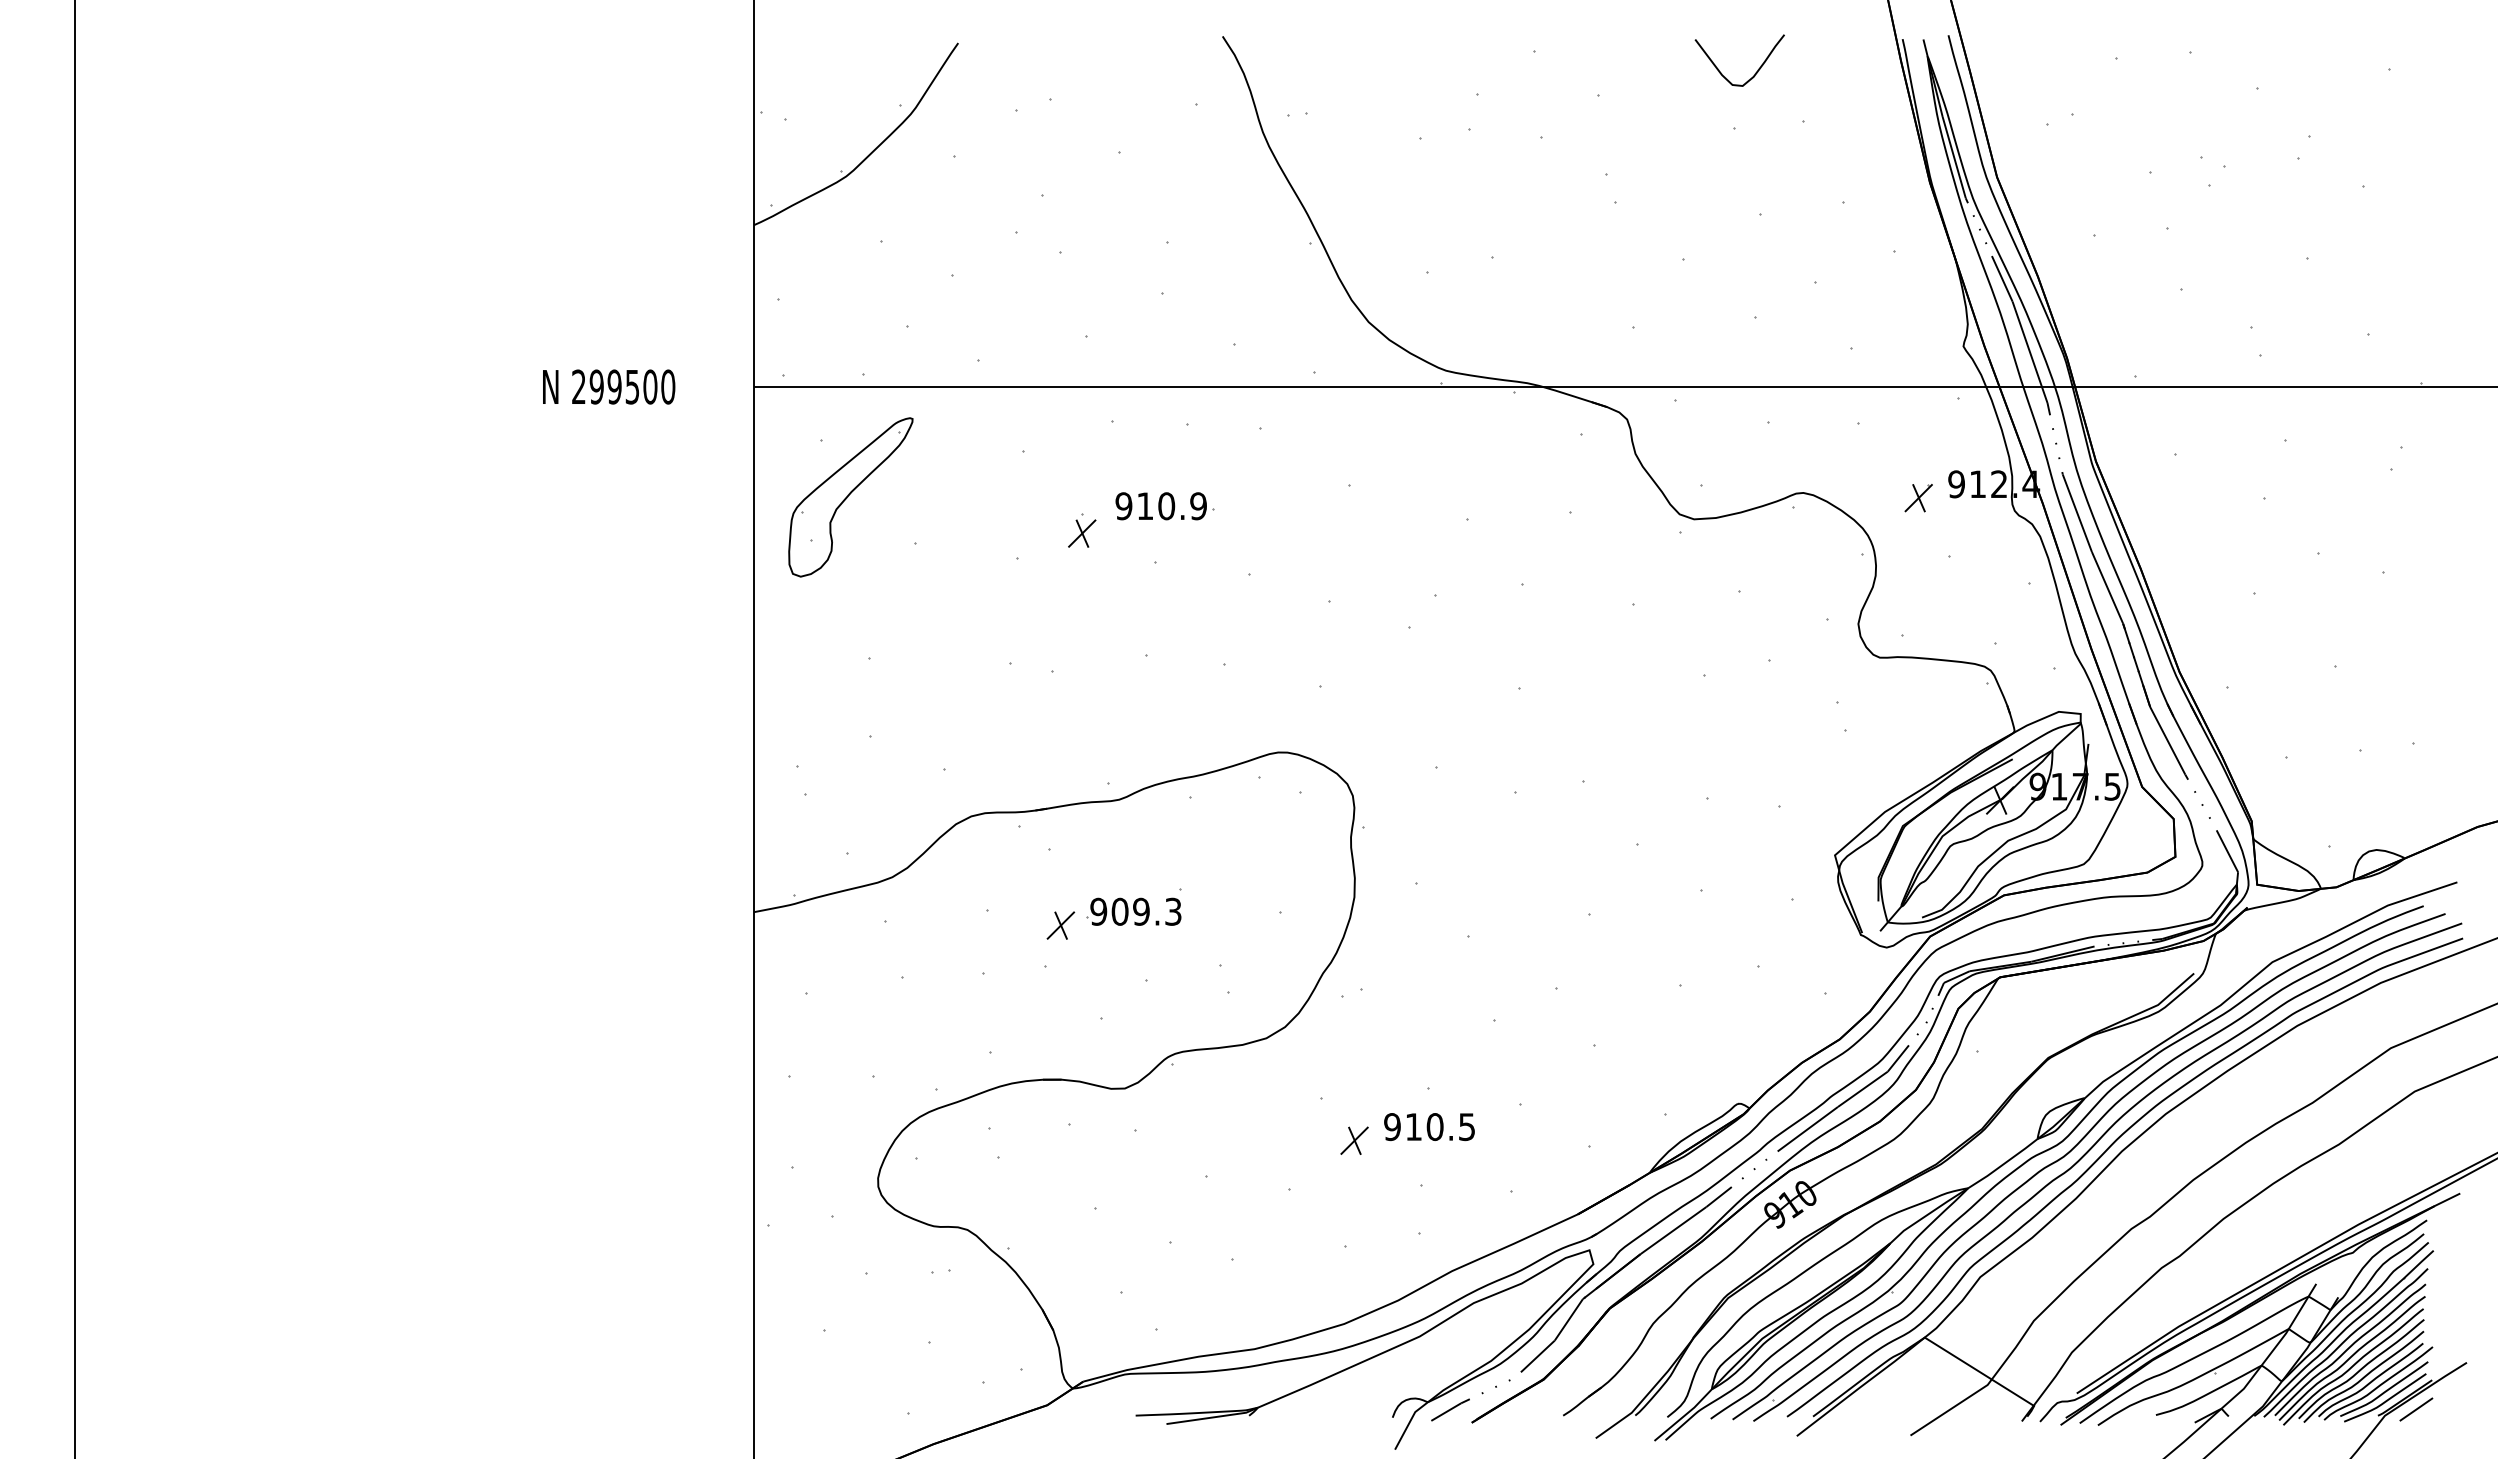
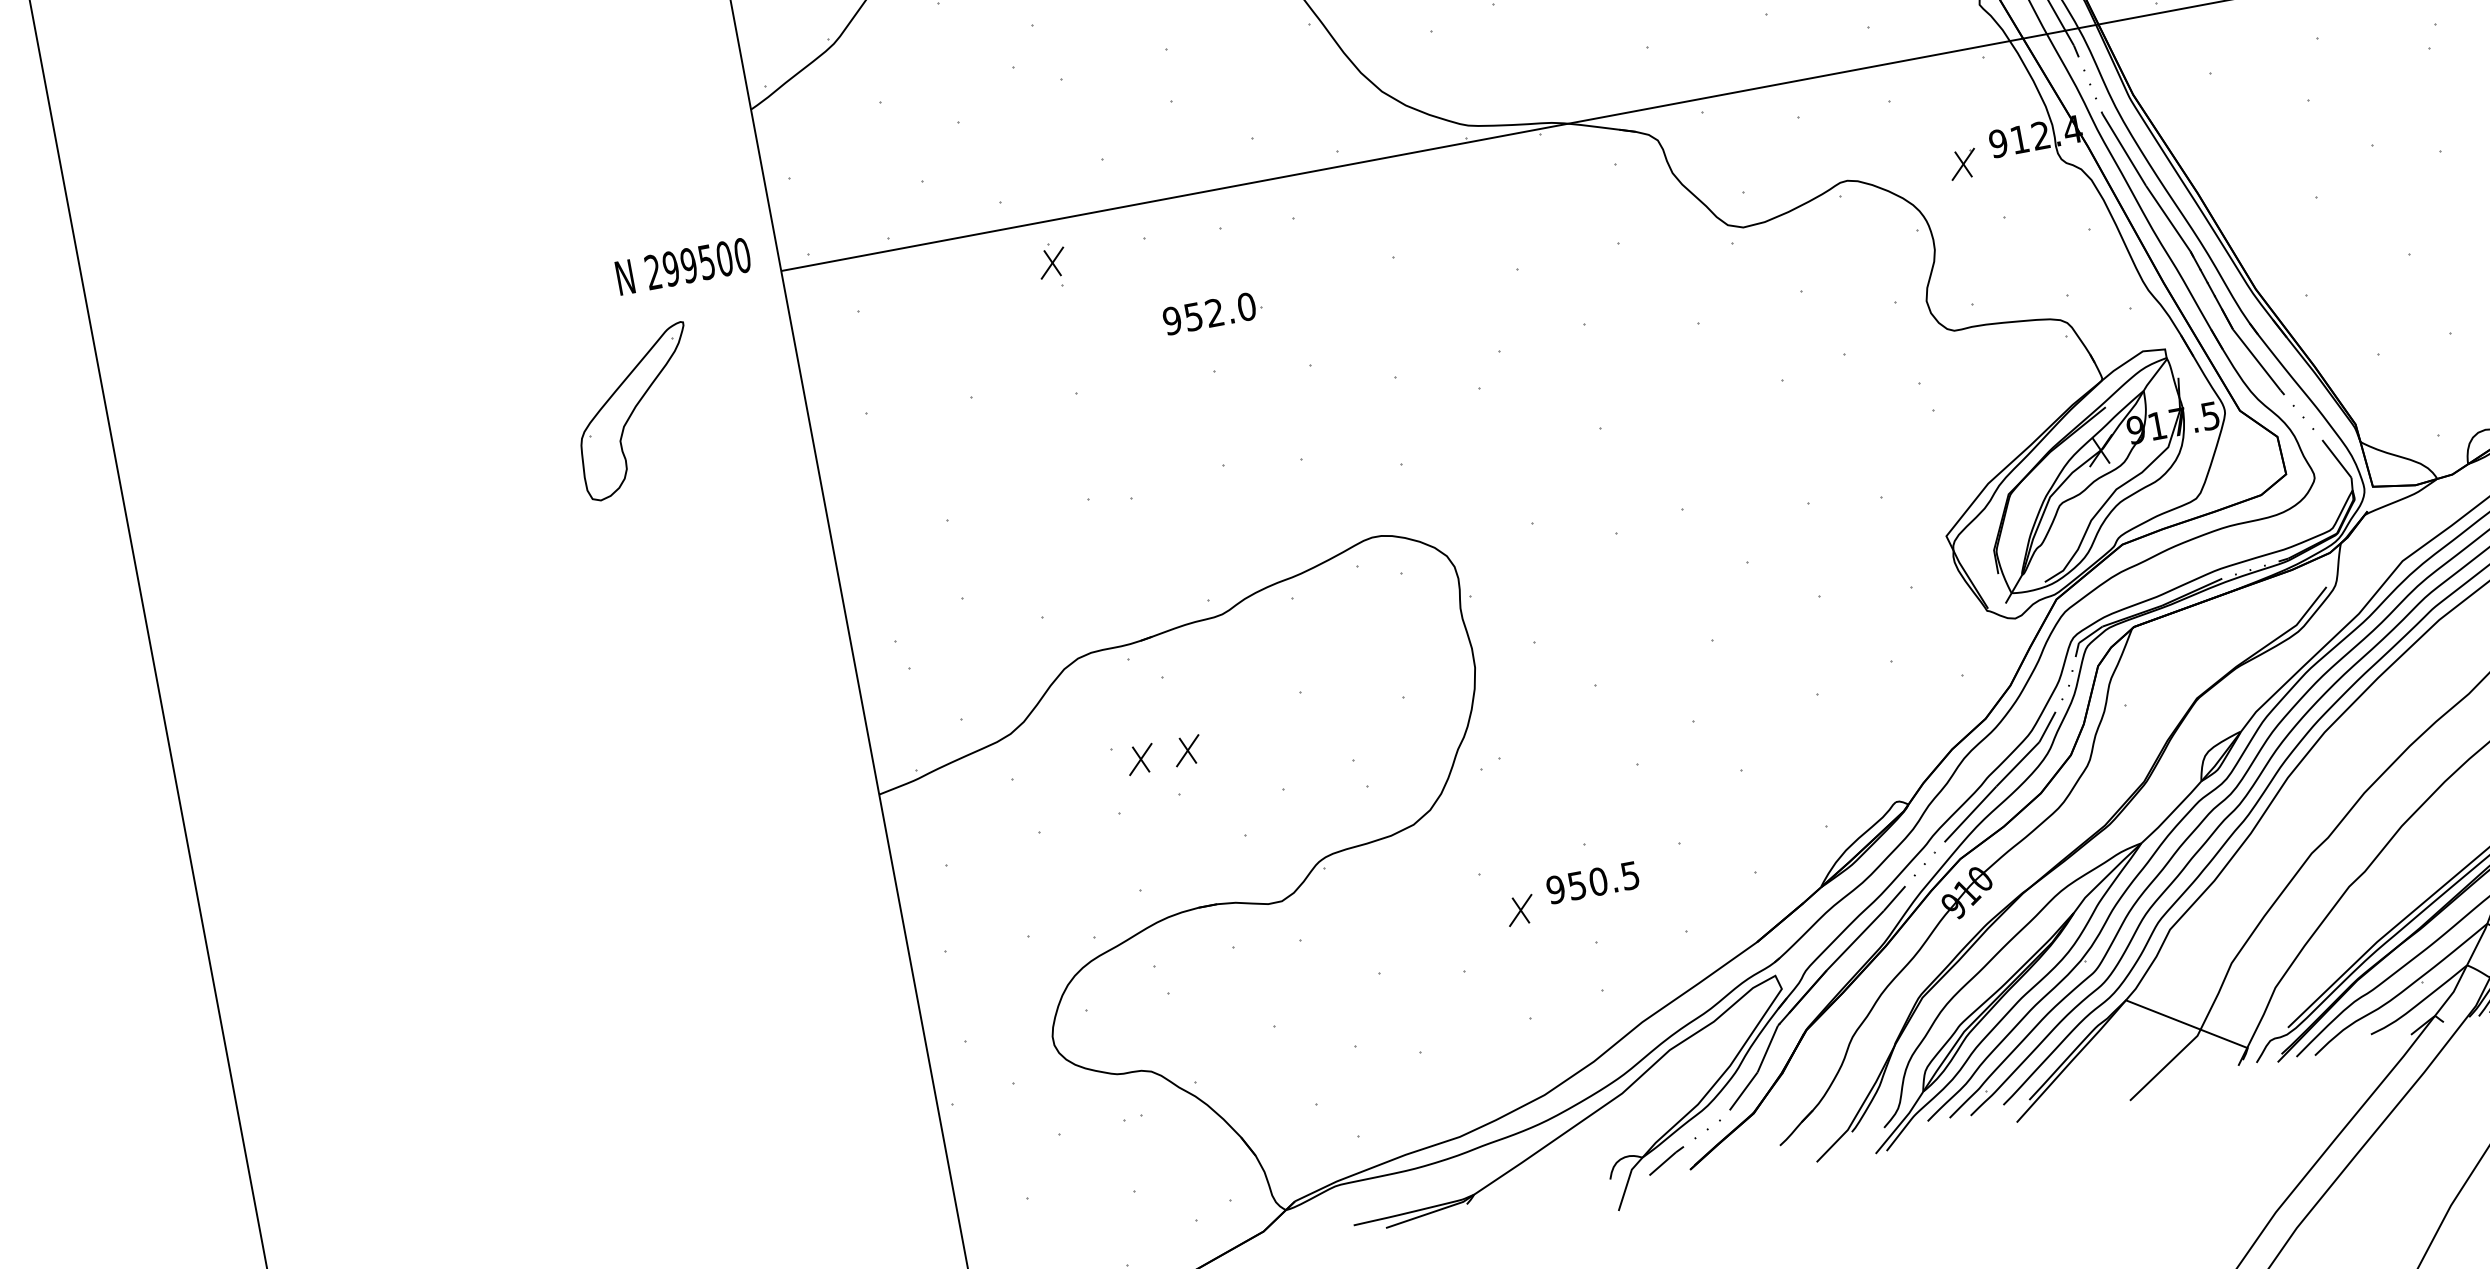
text: (609, 386) -> (683, 265), moved
part: (850, 497) -> (635, 412), moved
text: (1172, 506) -> (1220, 312), 910.9 -> 952.0
part: (1082, 530) -> (1052, 260), moved
part: (1133, 911) -> (1257, 723), removed
part: (1013, 925) -> (1140, 759), added
text: (1413, 1127) -> (1576, 886), 910.5 -> 950.5

